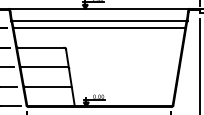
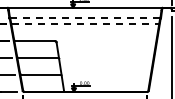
line: (99, 20) -> (85, 17), solid -> dashed
line: (99, 28) -> (85, 24), solid -> dashed

